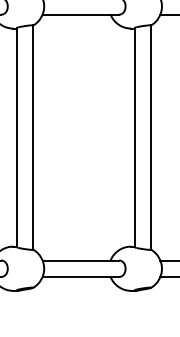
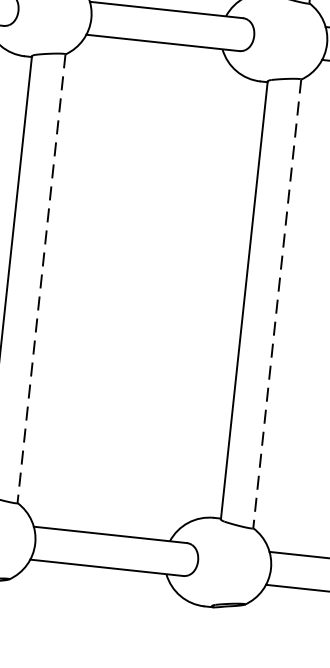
line: (33, 138) -> (41, 280), solid -> dashed
line: (151, 138) -> (277, 305), solid -> dashed

